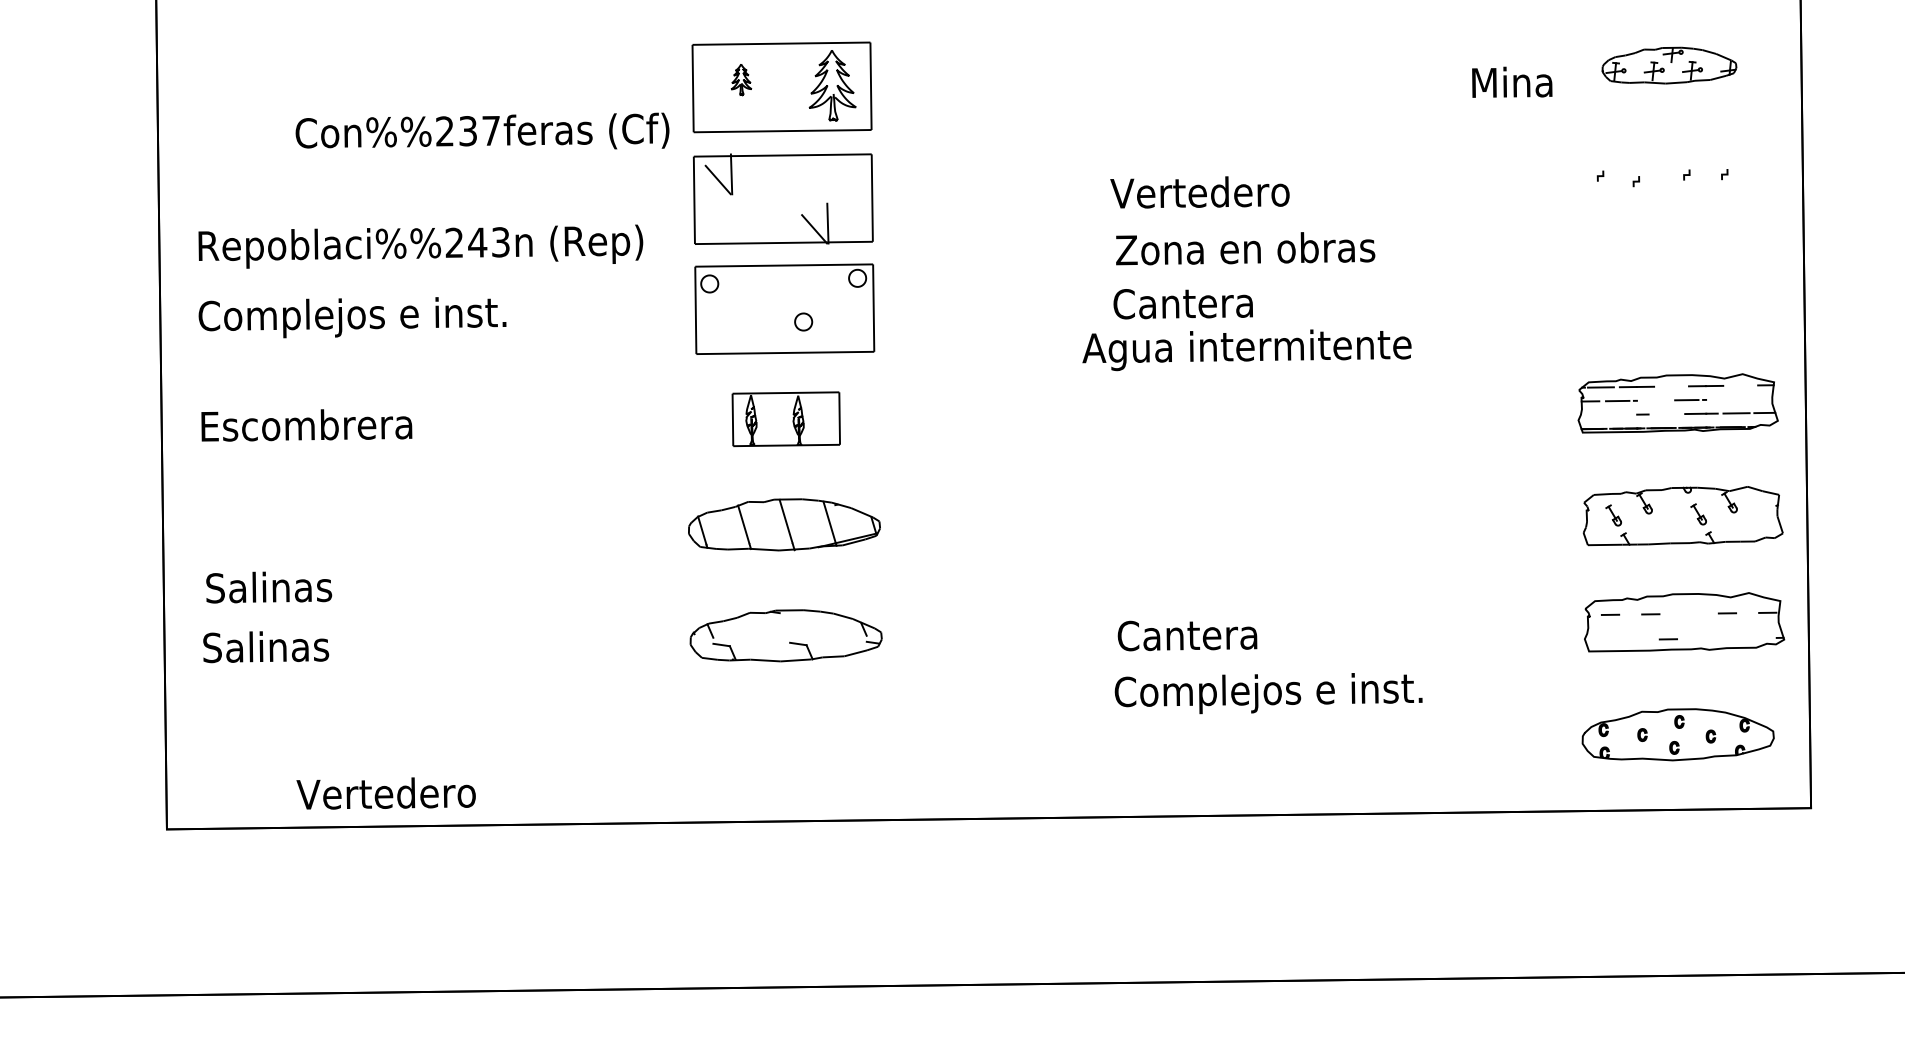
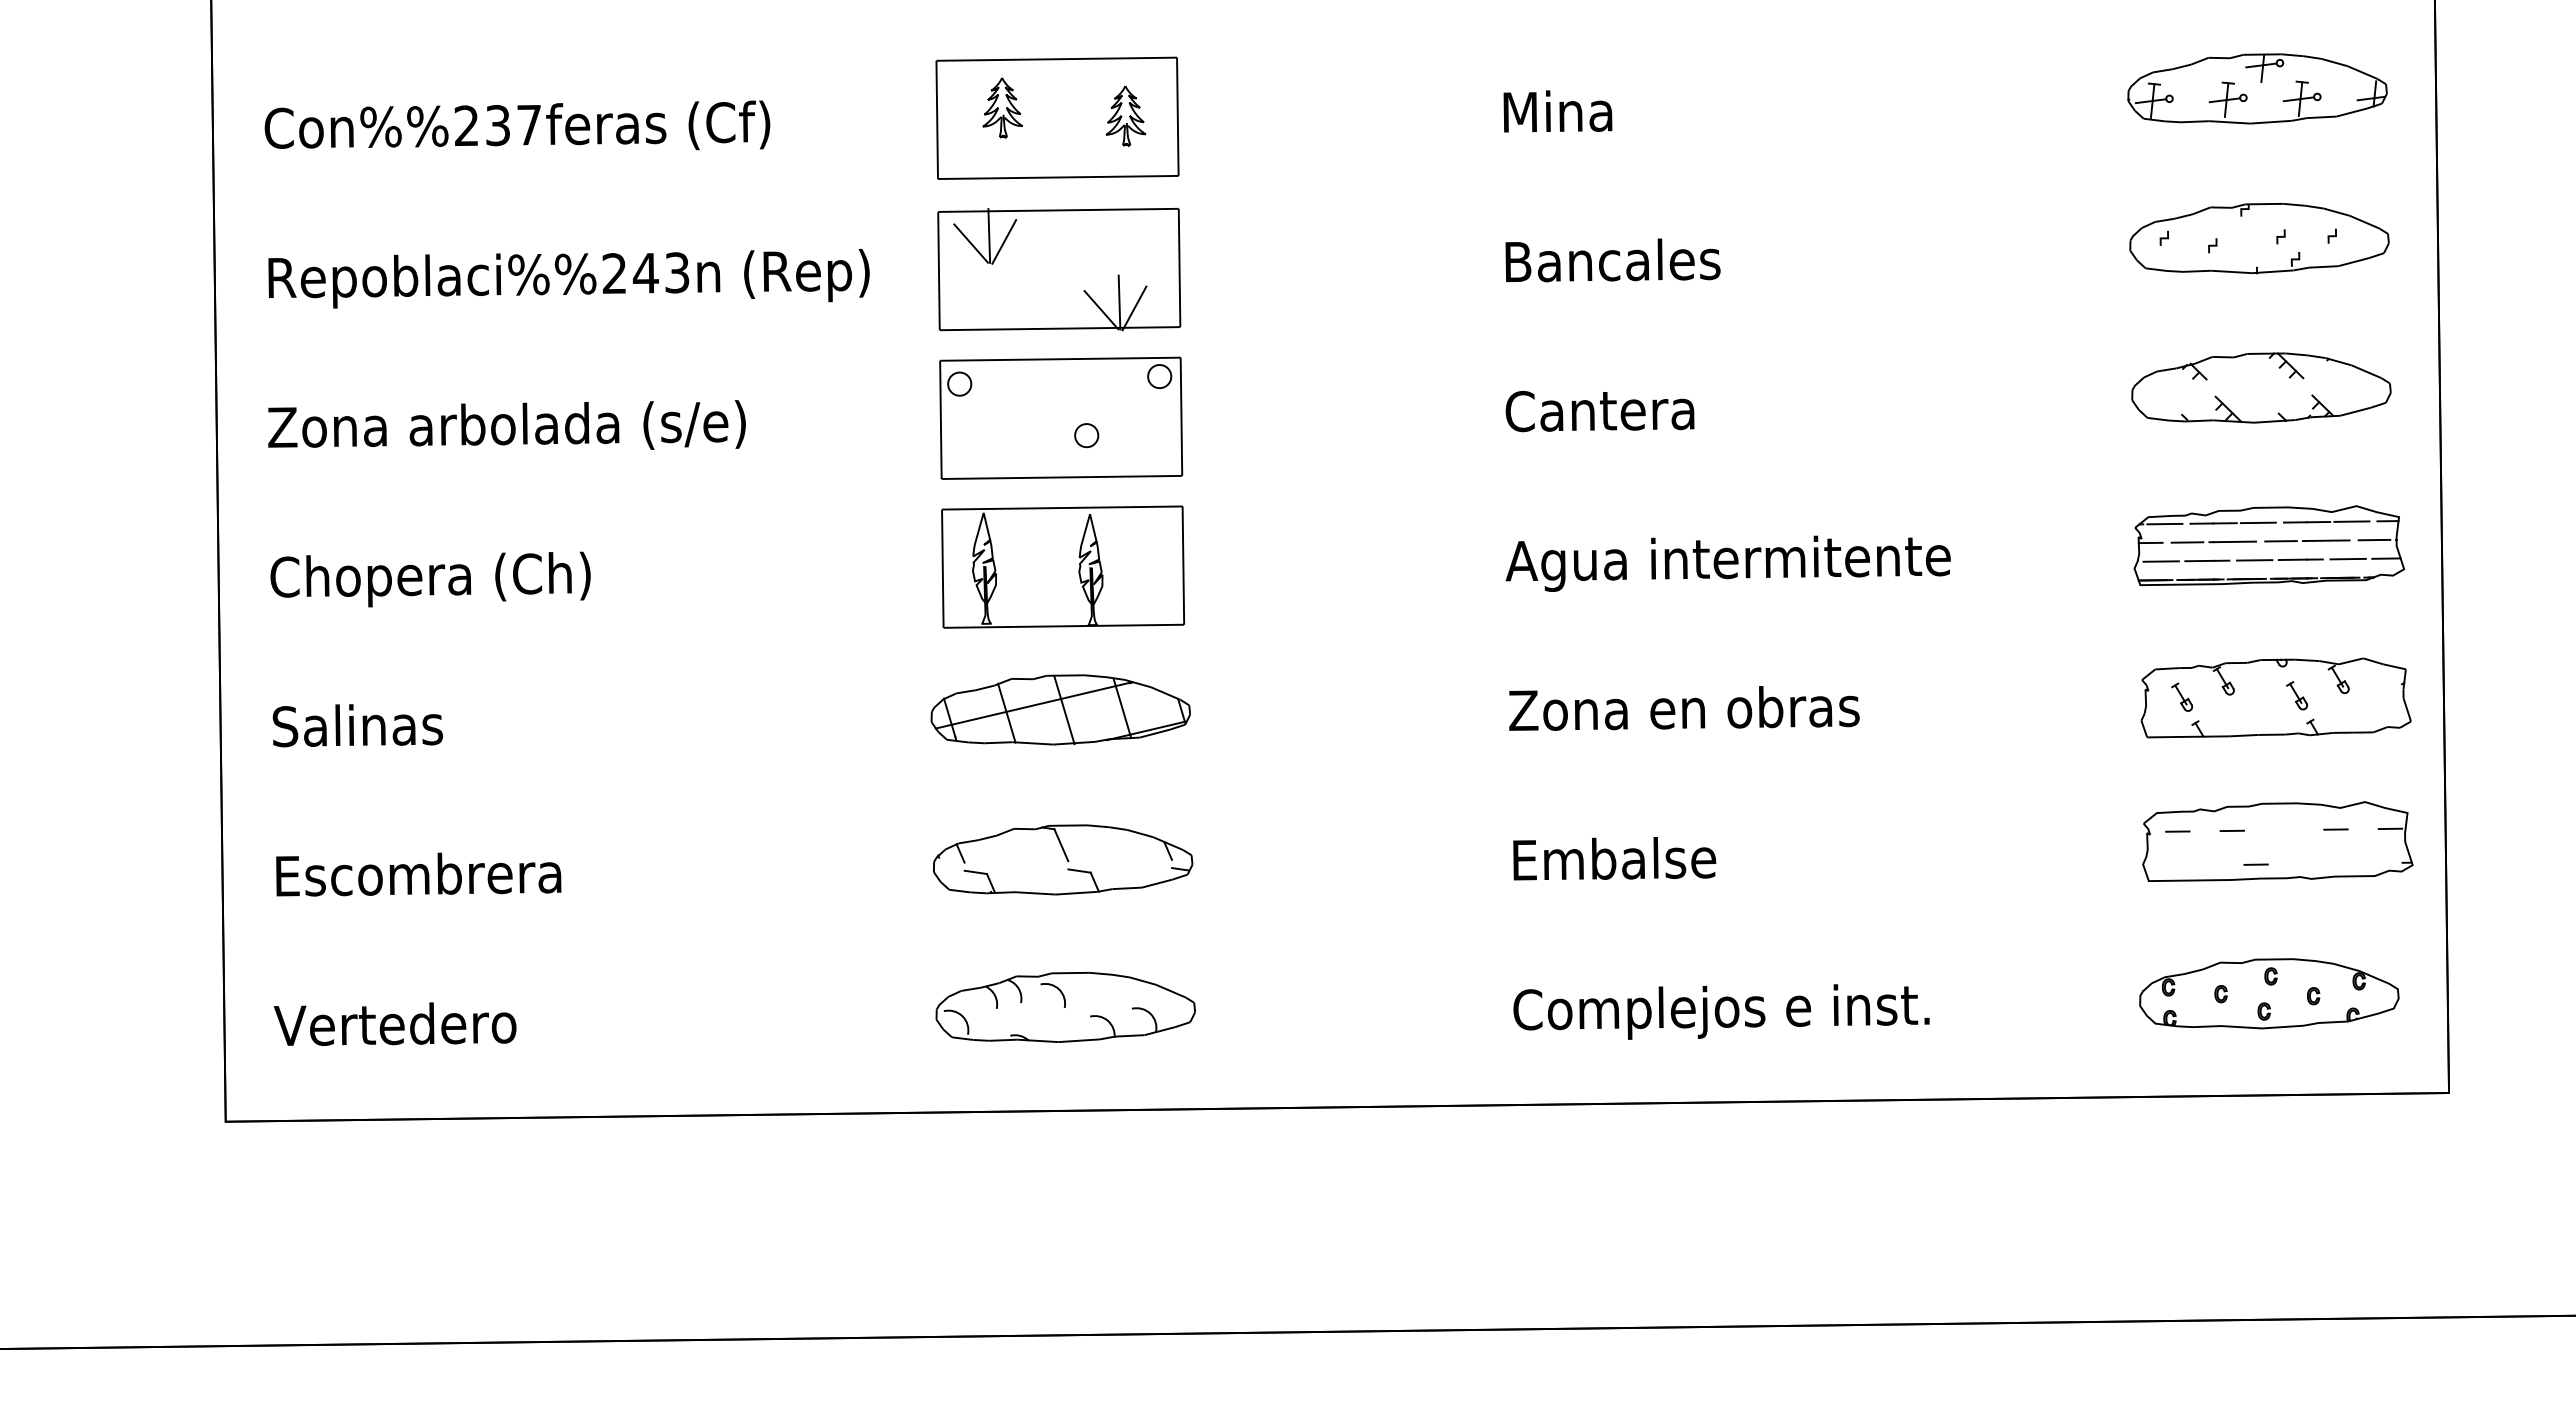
part: (1669, 65) -> (2257, 88), size x1.43
part: (741, 79) -> (1002, 107), size x1.43
text: (1511, 82) -> (1557, 111), moved
part: (832, 85) -> (1125, 115), size x0.62
text: (482, 131) -> (517, 125), moved
part: (1670, 176) -> (2259, 238), added
line: (742, 178) -> (1004, 241), added
text: (1199, 192) -> (1622, 260), Vertedero -> Bancales
line: (838, 228) -> (1134, 308), added
text: (420, 246) -> (568, 278), moved
text: (1245, 248) -> (1684, 708), moved
part: (1672, 286) -> (2261, 387), added
text: (374, 316) -> (506, 428), Complejos e inst. -> Zona arbolada (s/e)
text: (1246, 350) -> (1727, 563), moved
line: (1738, 385) -> (2351, 521), added
line: (1669, 386) -> (2257, 522), added
line: (1755, 398) -> (2374, 539), added
line: (1721, 399) -> (2328, 540), added
line: (1652, 400) -> (2234, 541), added
line: (1626, 414) -> (2199, 560), added
line: (1667, 414) -> (2254, 560), added
line: (1597, 415) -> (2160, 561), added
part: (786, 418) -> (1063, 566), size x1.67
text: (318, 428) -> (430, 579), Escombrera -> Chopera (Ch)
line: (763, 521) -> (1032, 705), added
text: (268, 587) -> (357, 725), moved
line: (785, 625) -> (1061, 845), added
text: (1193, 634) -> (1613, 858), Cantera -> Embalse
text: (308, 646) -> (417, 874), Salinas -> Escombrera
text: (1268, 693) -> (1721, 1011), moved
part: (787, 744) -> (1065, 1007), added
text: (385, 793) -> (394, 1024), moved

